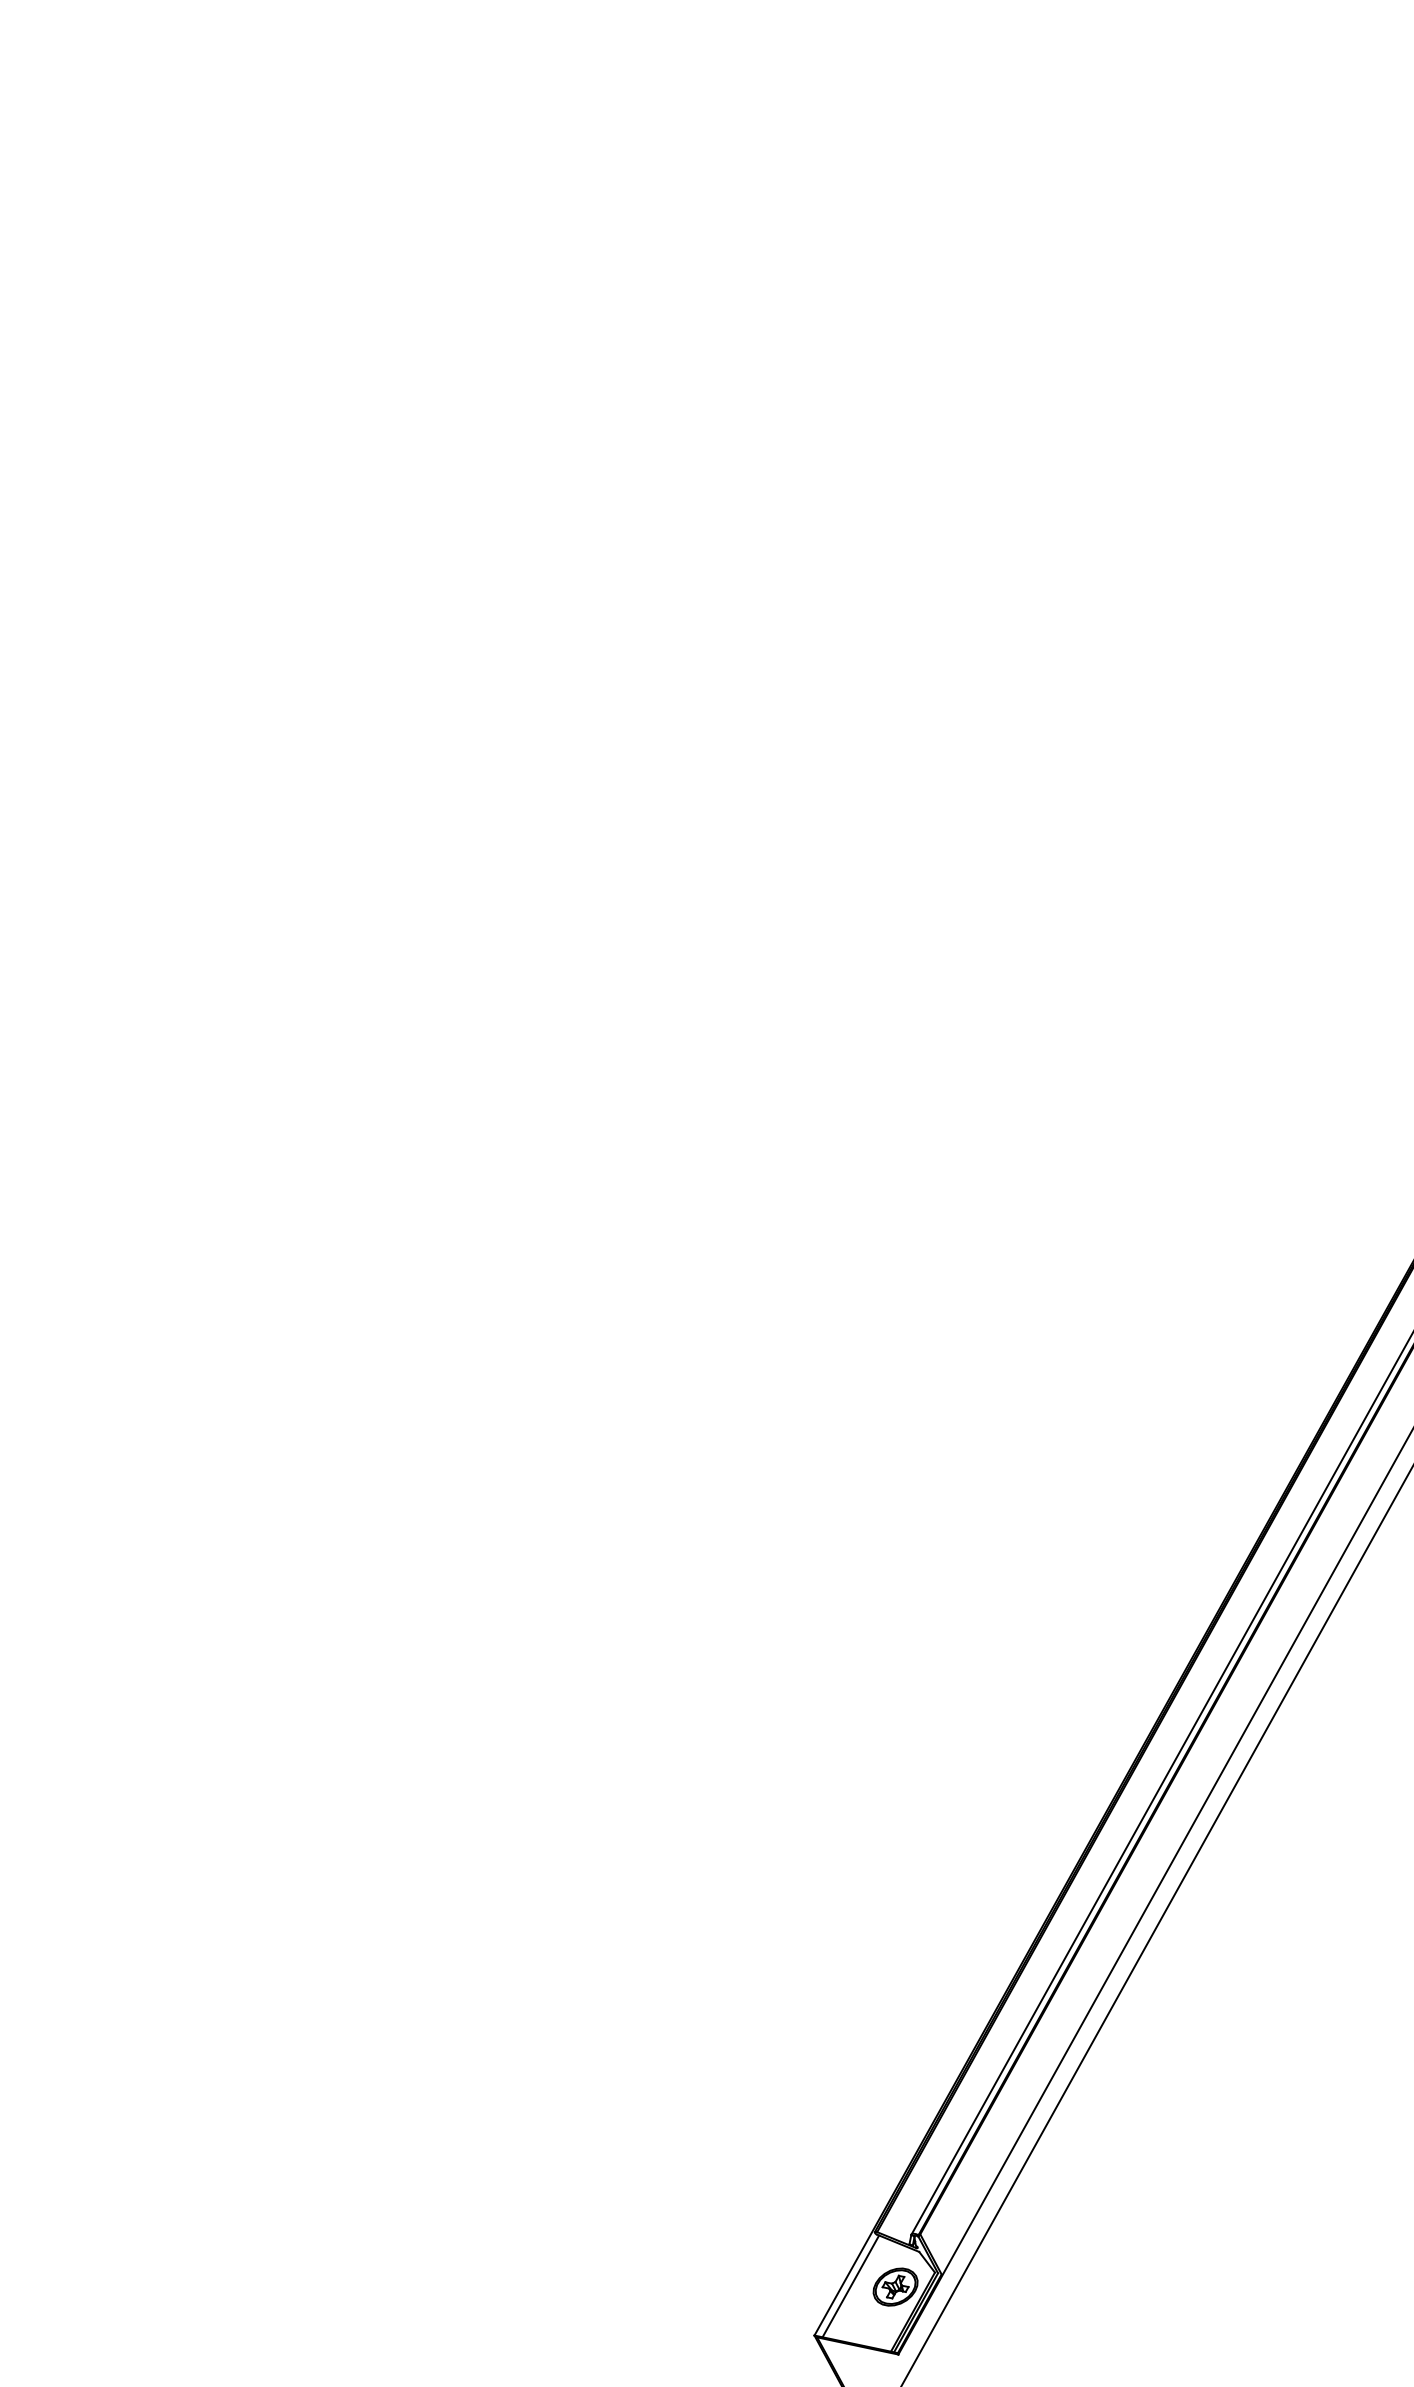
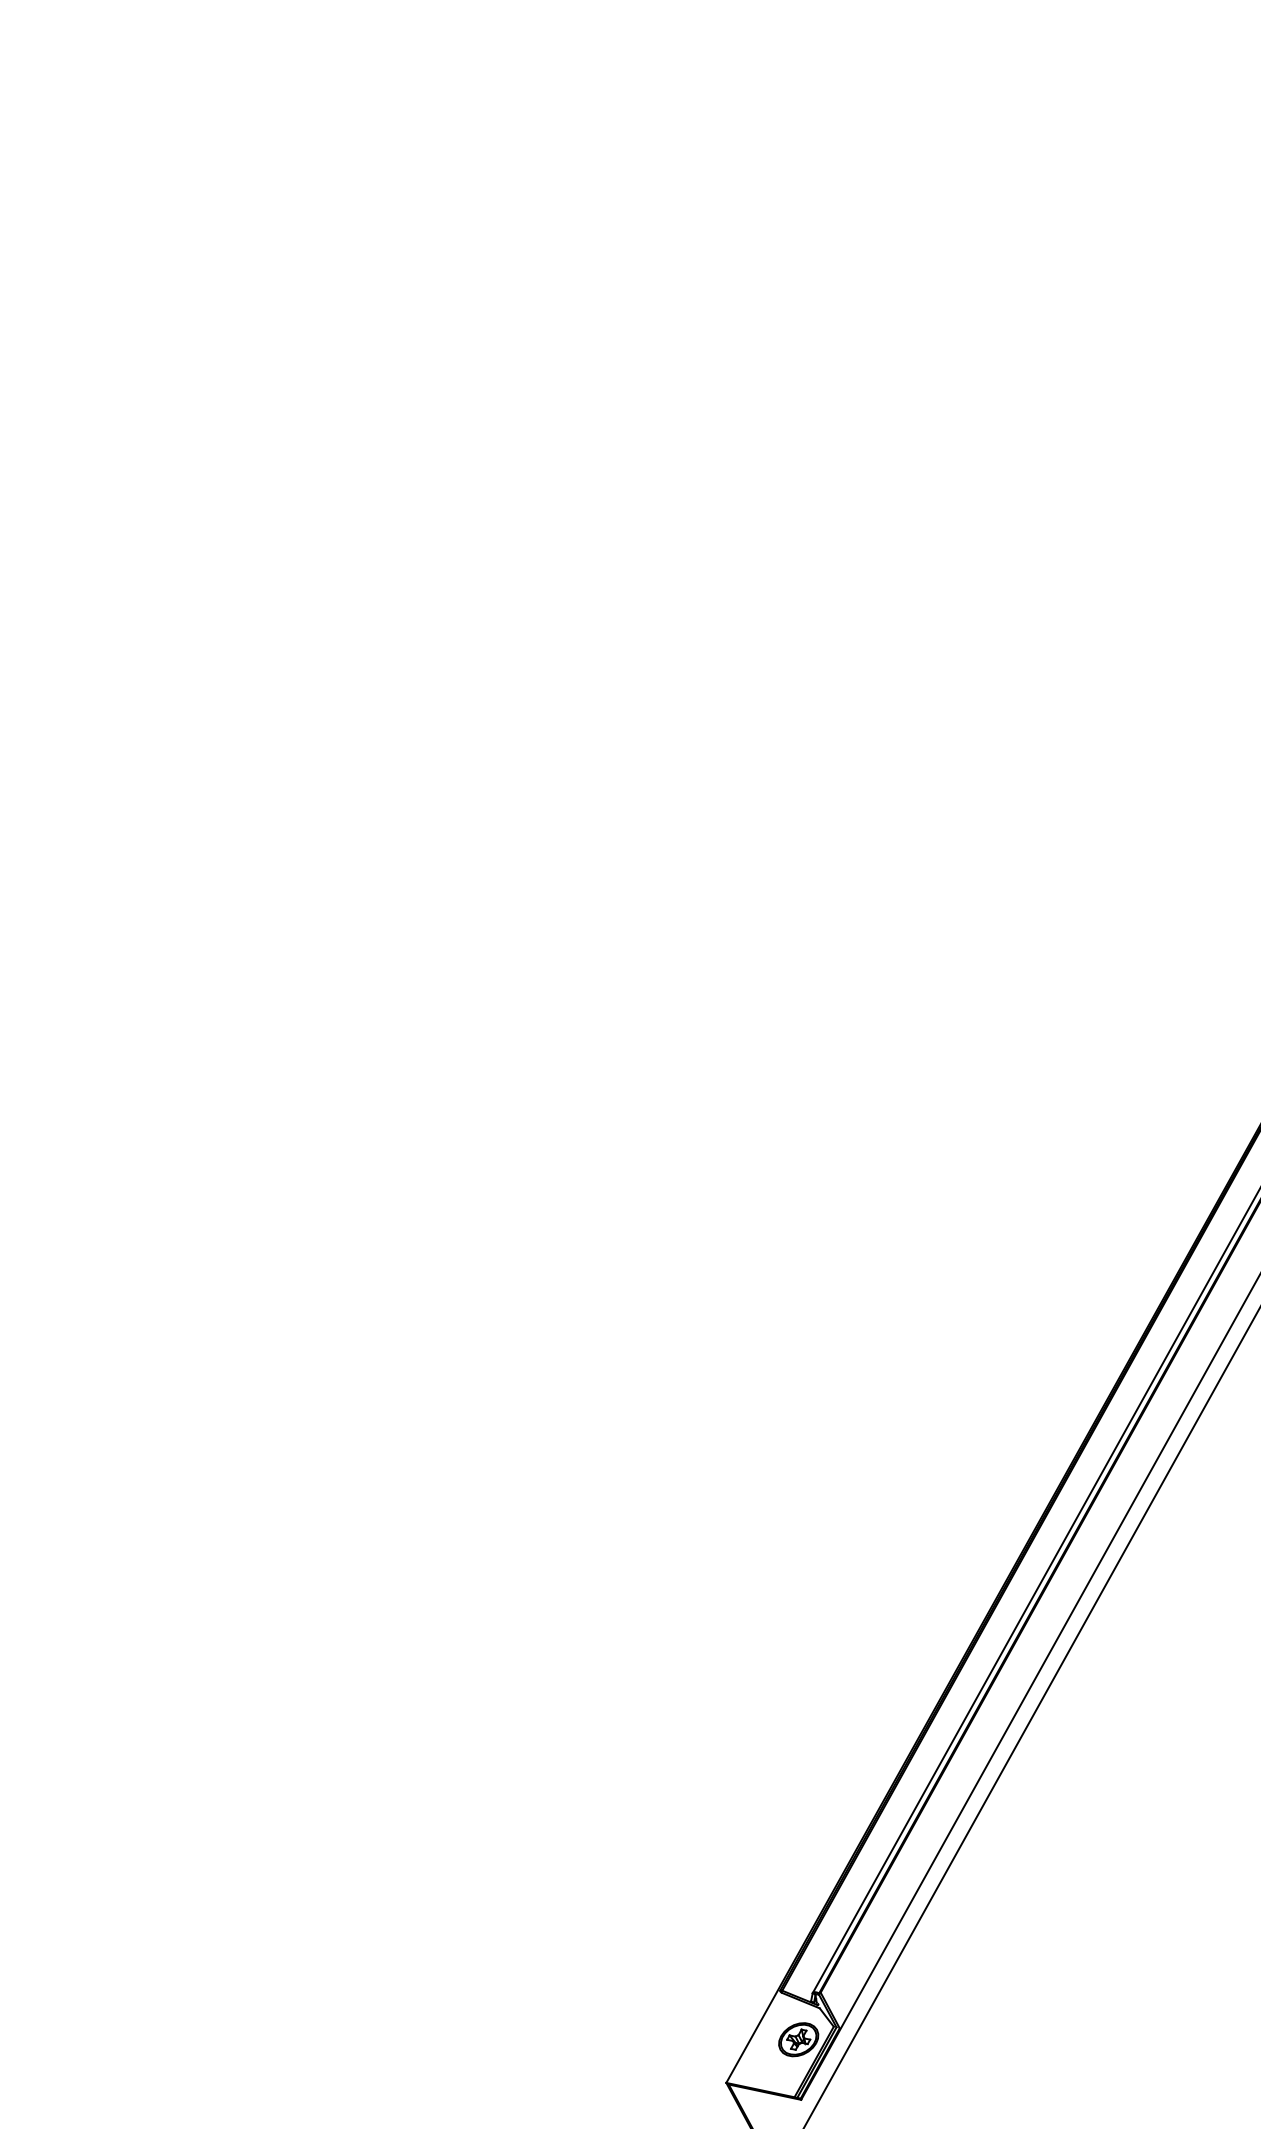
line: (850, 2285) -> (758, 2038), removed

